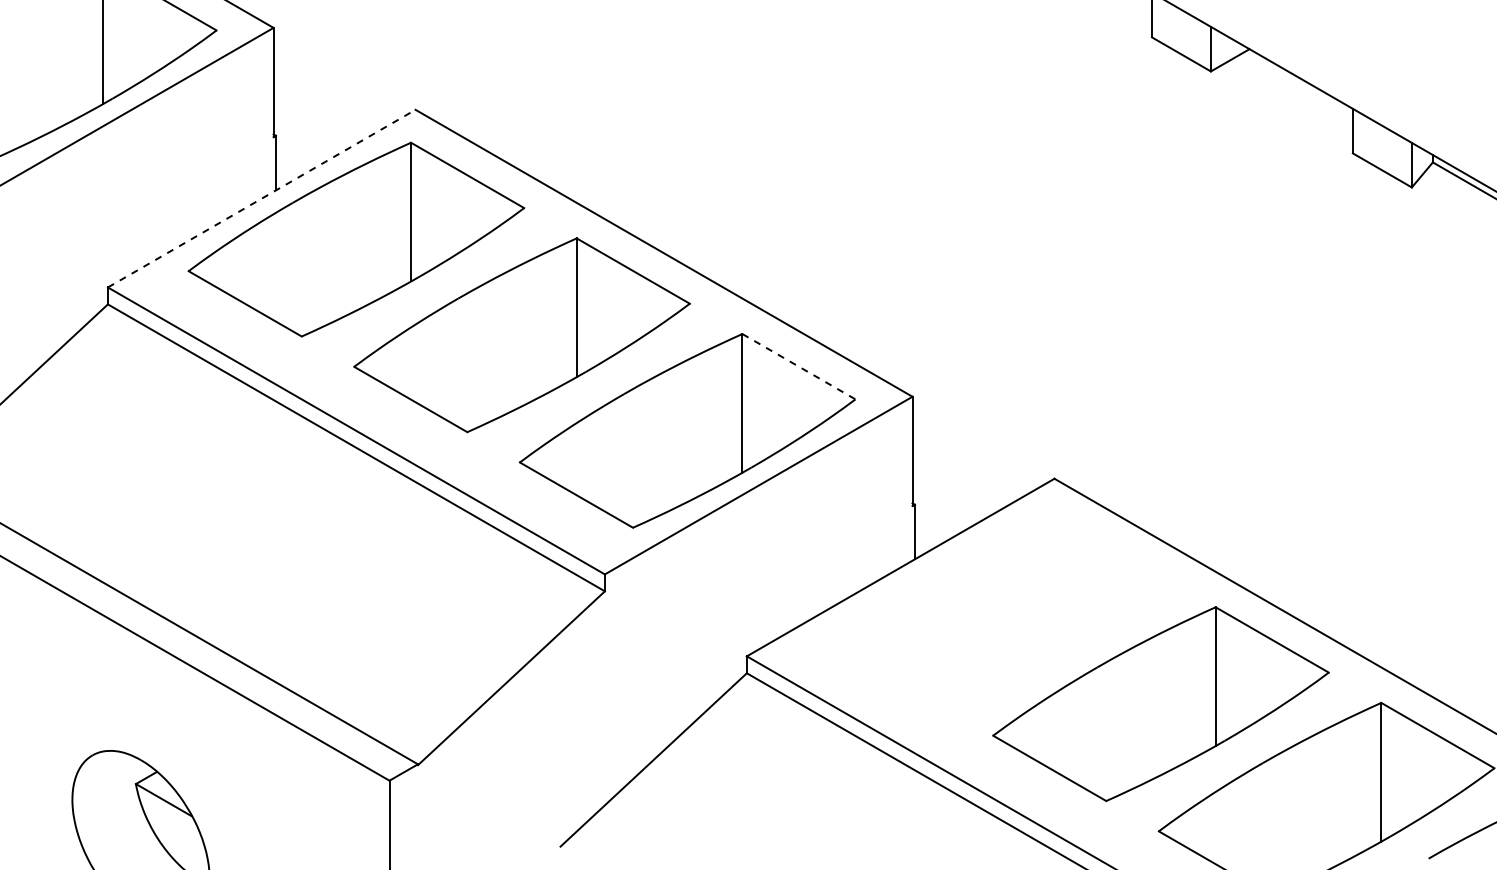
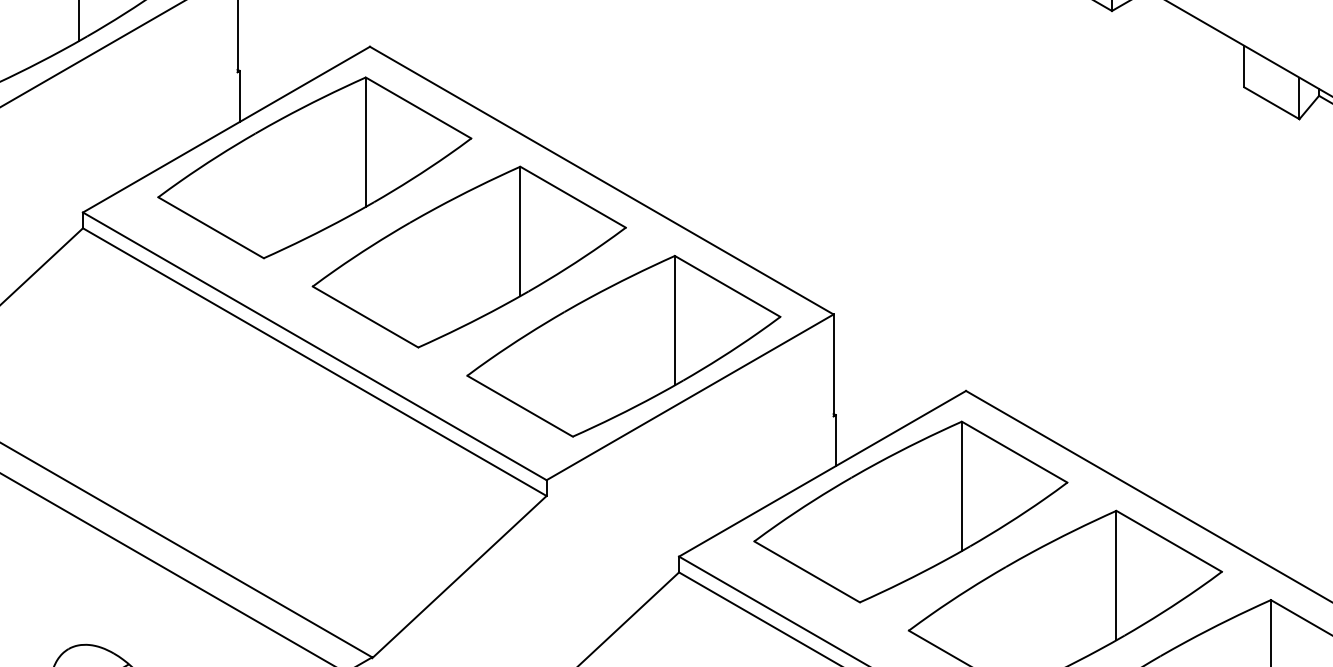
line: (261, 198) -> (226, 129), dashed -> solid
line: (799, 366) -> (728, 286), dashed -> solid
part: (995, 608) -> (911, 512), added

